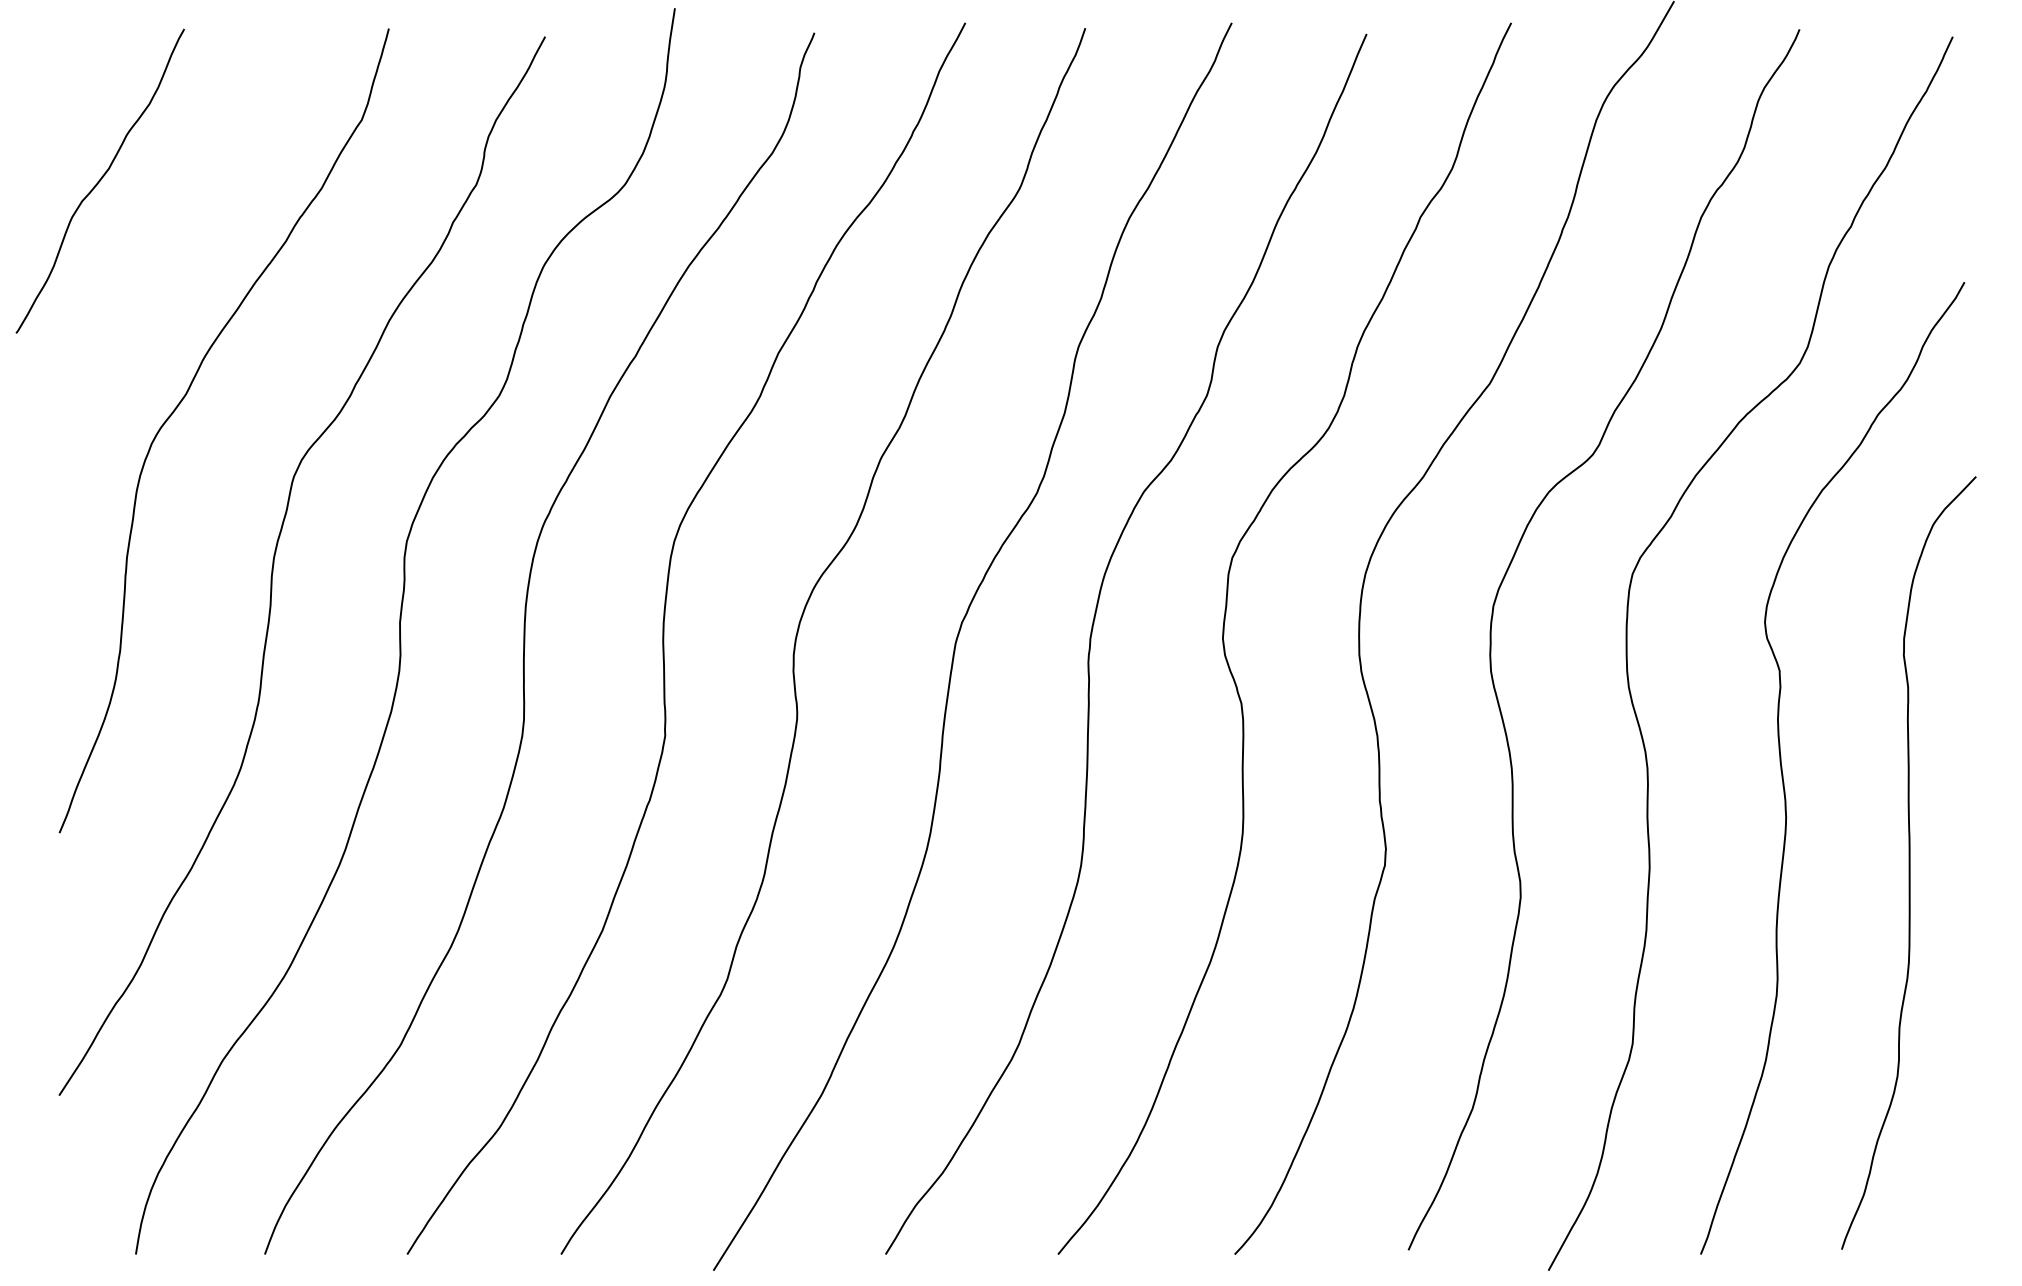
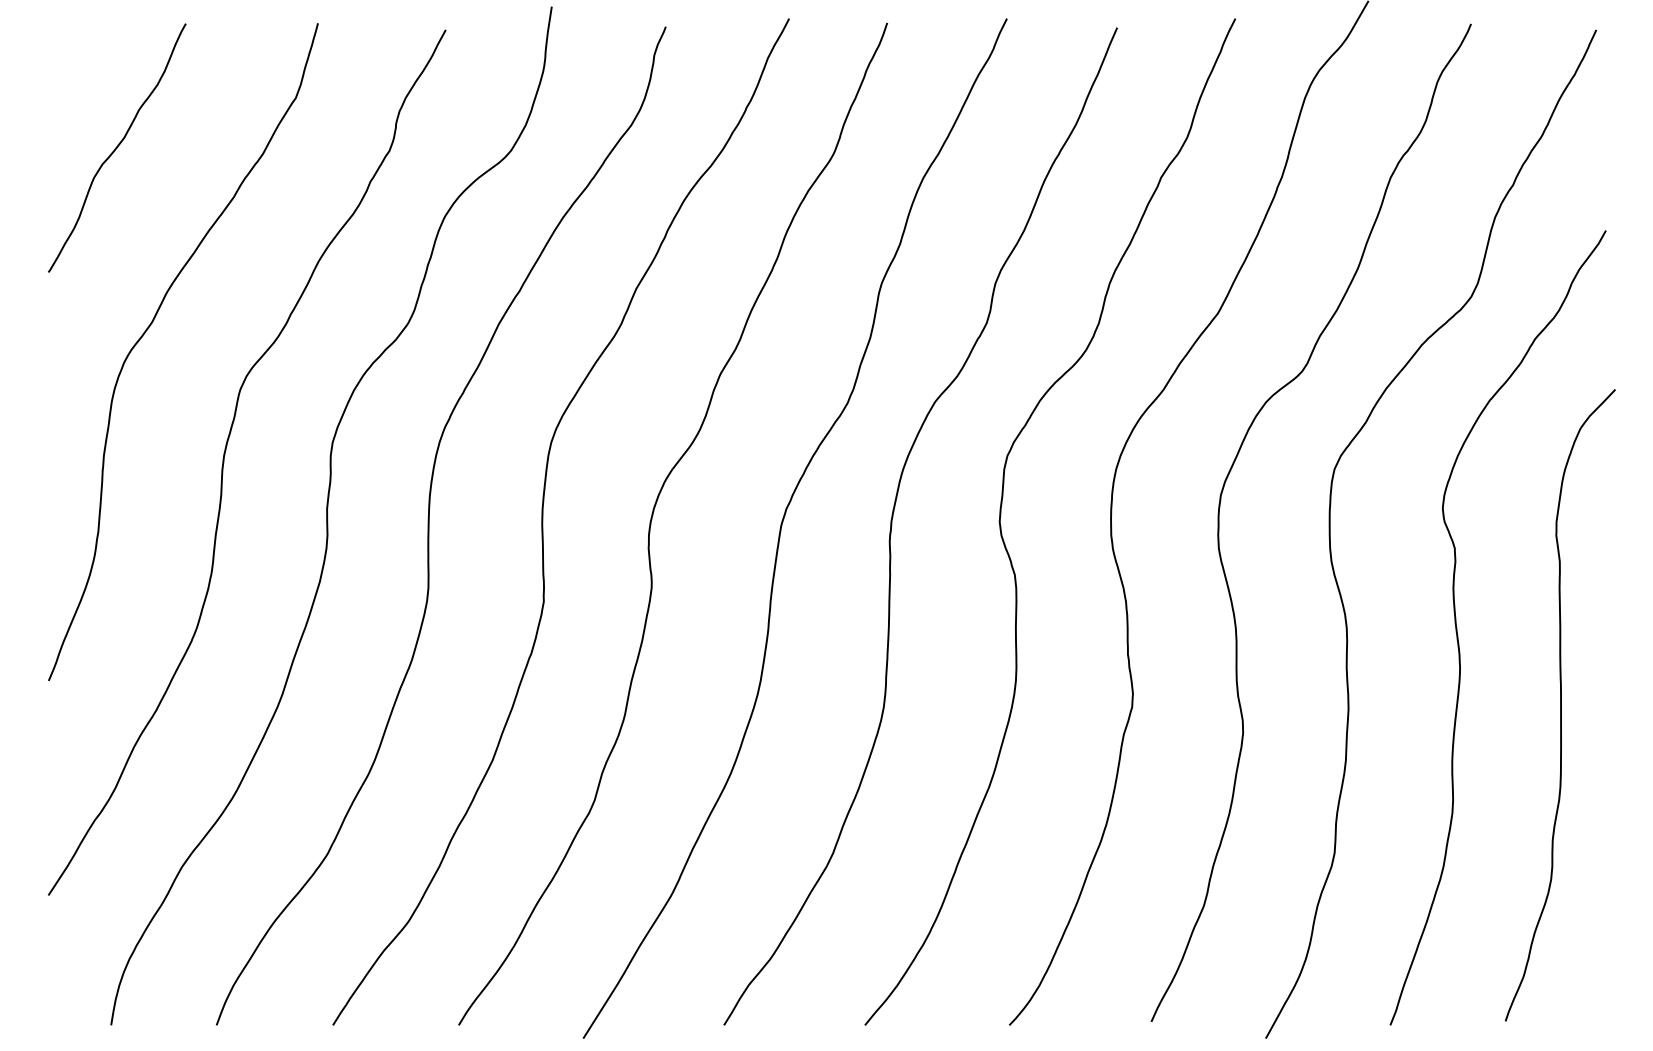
curve: (99, 180) -> (116, 147), moved

